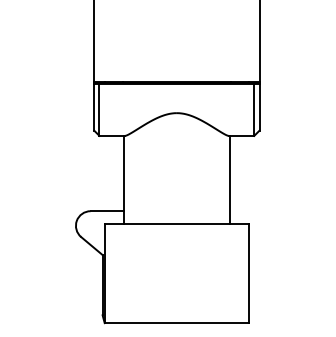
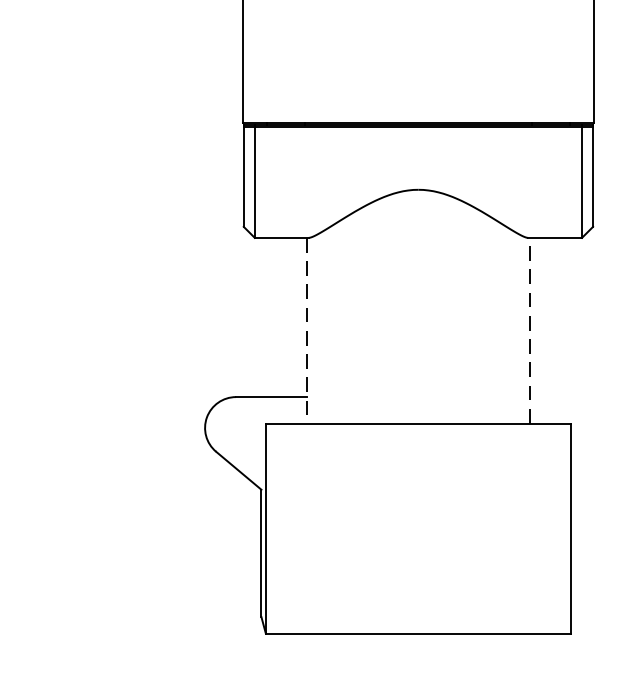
line: (124, 179) -> (307, 330), solid -> dashed
line: (229, 179) -> (529, 330), solid -> dashed

